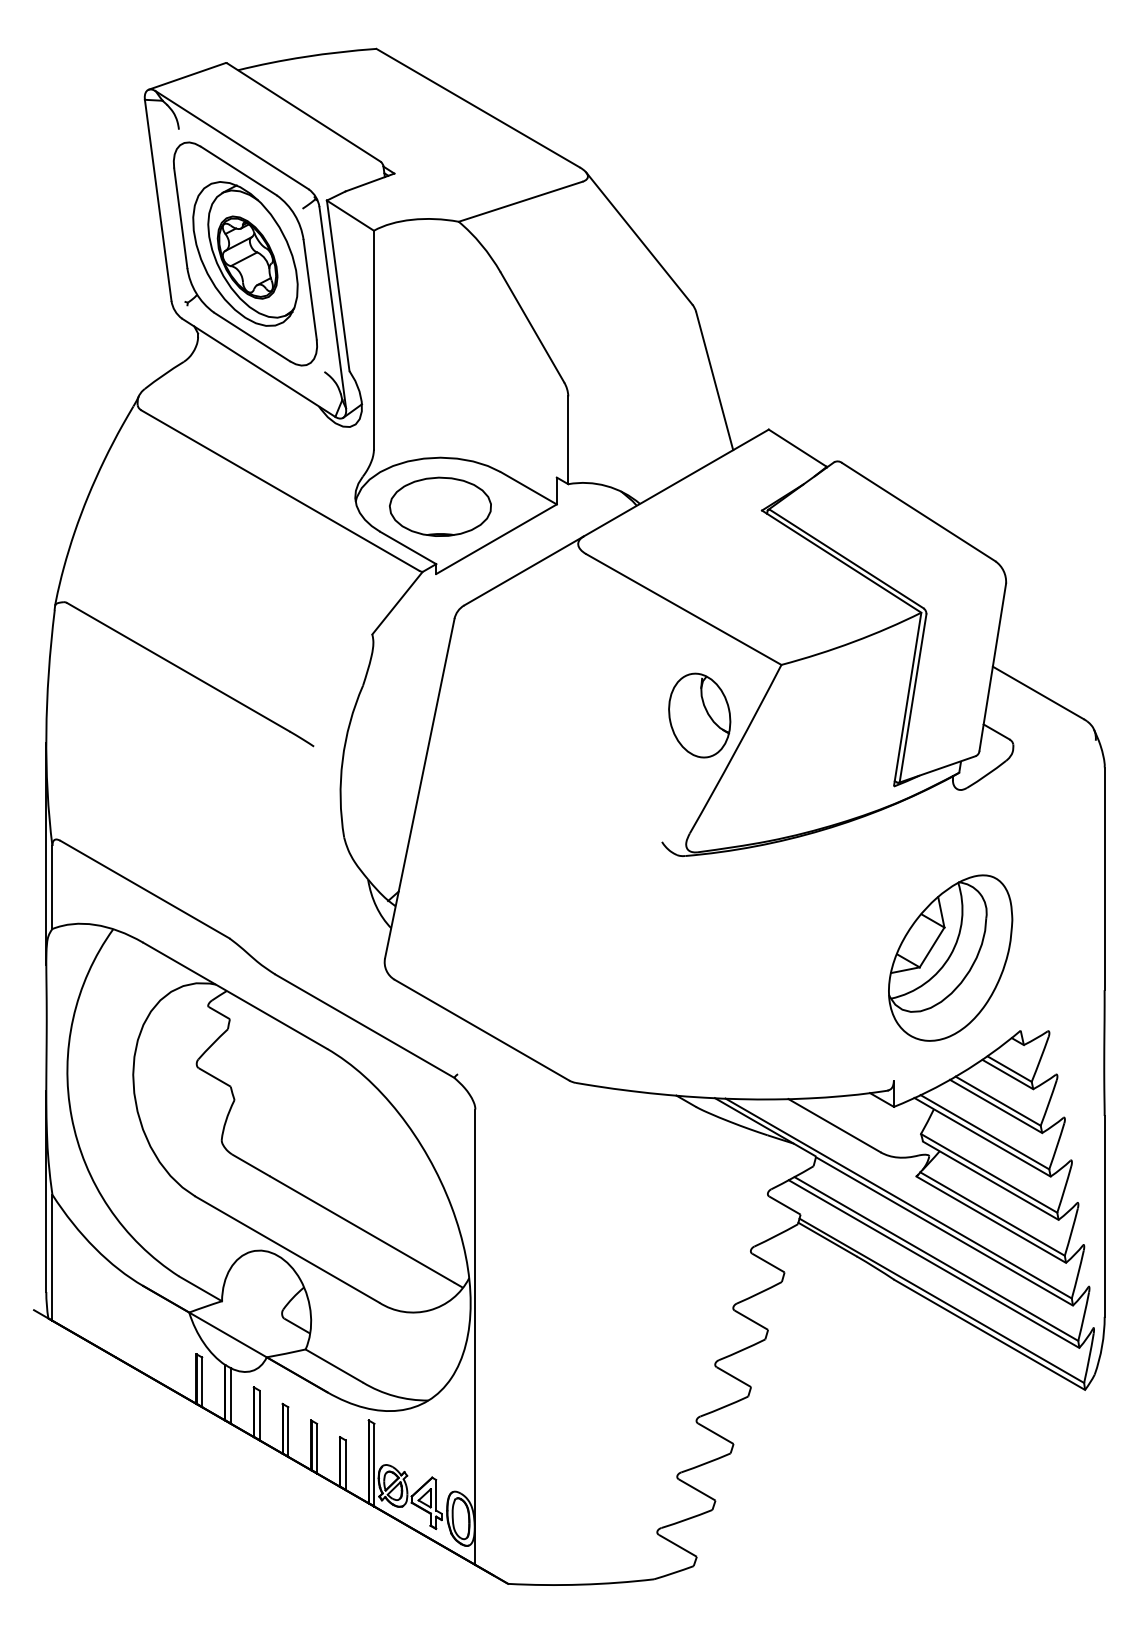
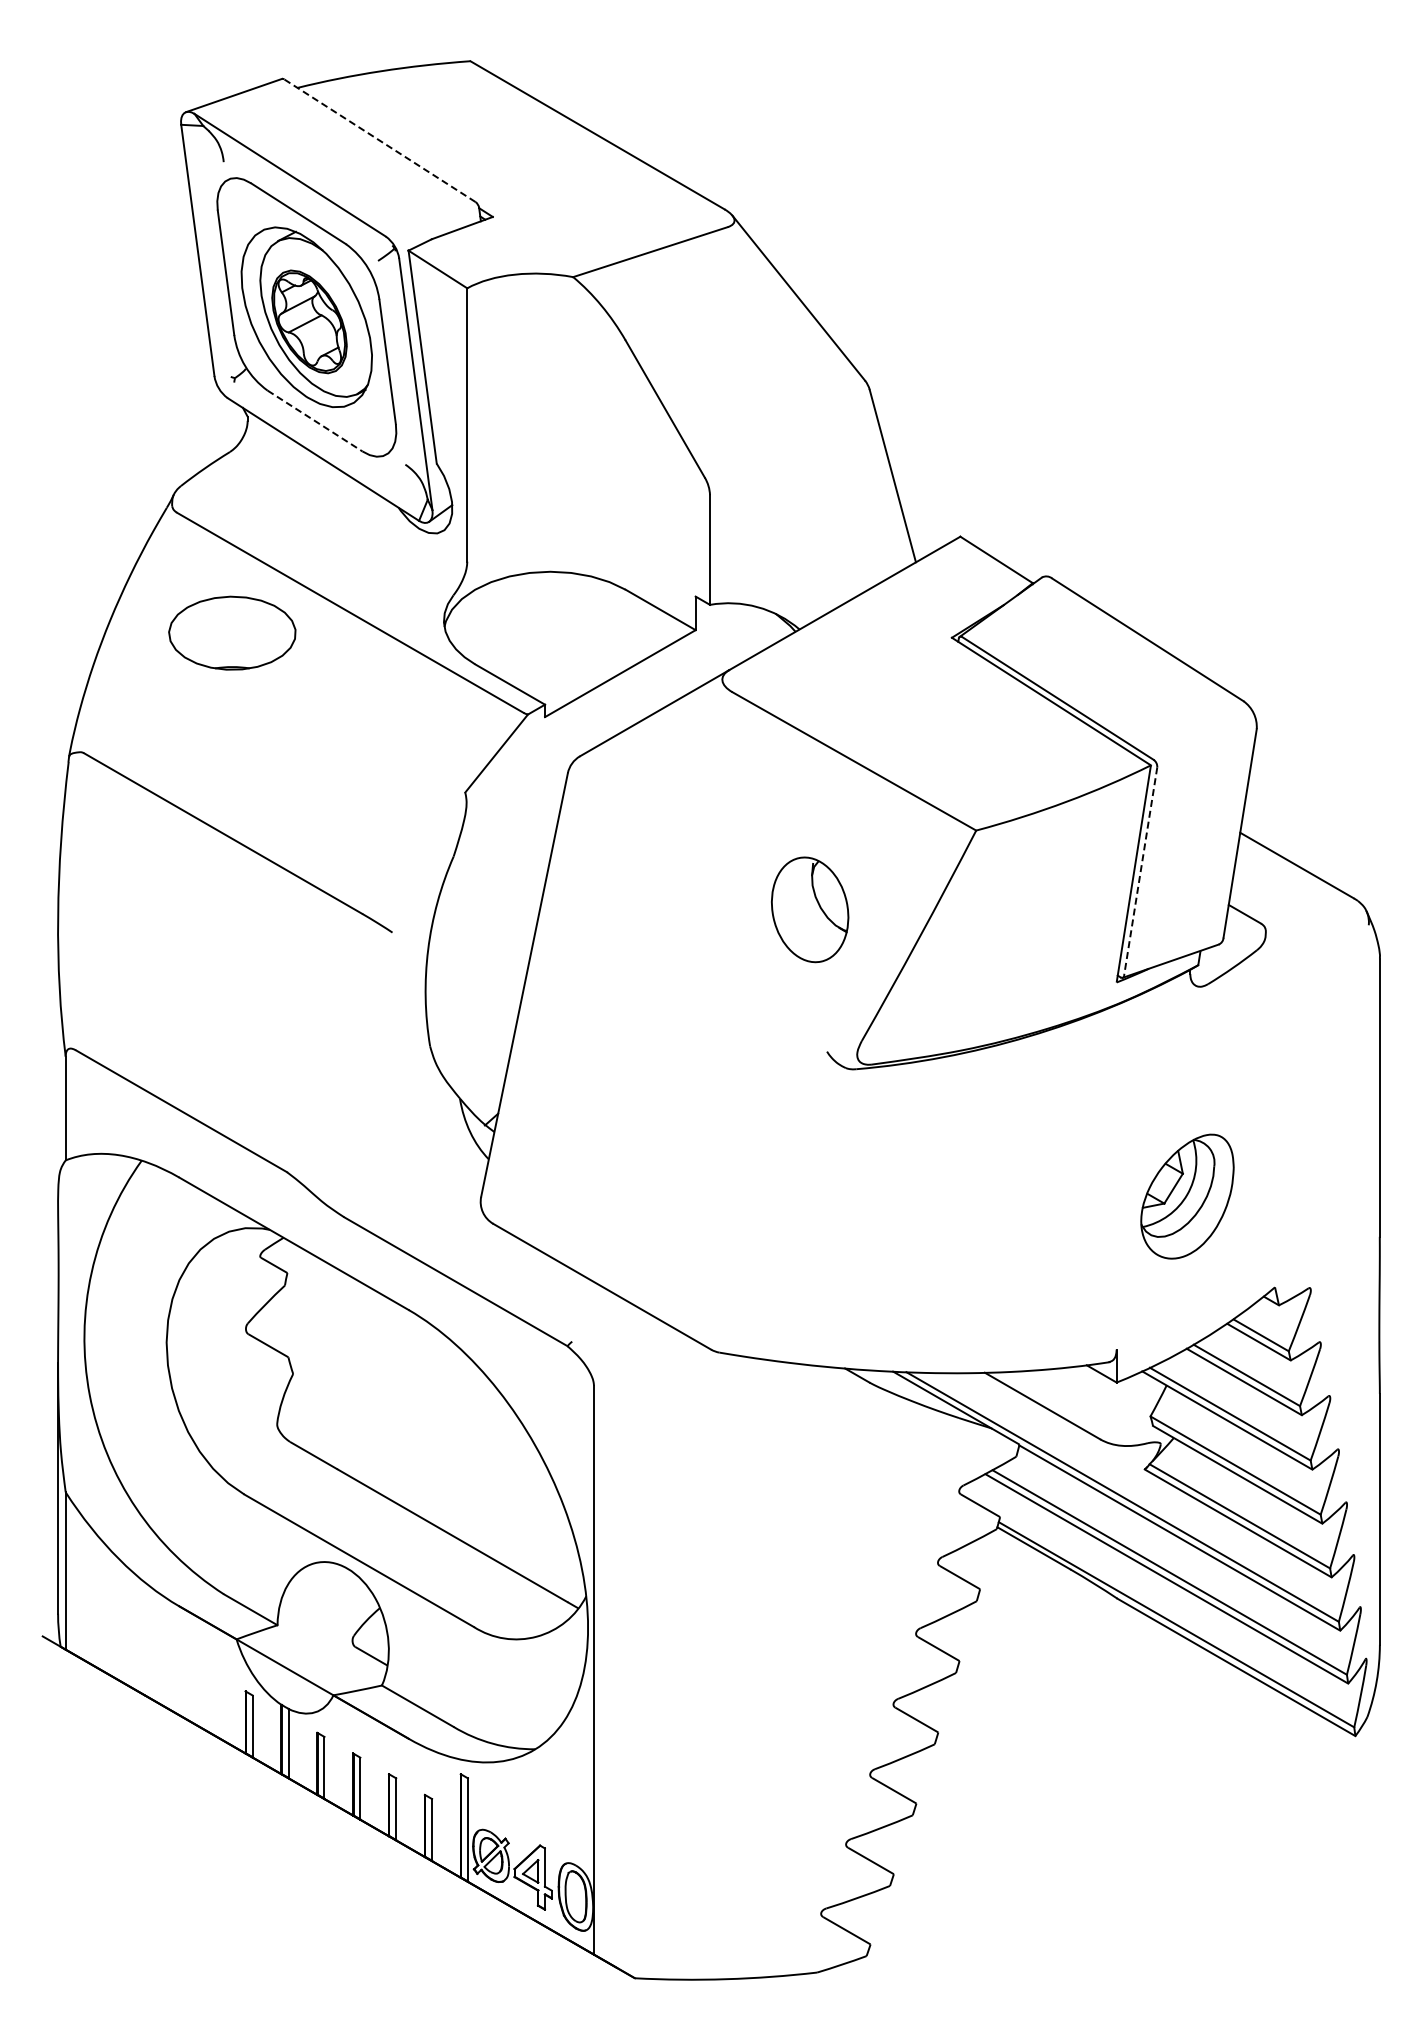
line: (303, 112) -> (379, 140), solid -> dashed
line: (252, 337) -> (315, 421), solid -> dashed
part: (440, 506) -> (232, 632), moved
line: (913, 697) -> (1140, 871), solid -> dashed
part: (700, 715) -> (810, 909), moved
line: (46, 853) -> (58, 1066), removed
part: (950, 957) -> (1187, 1196), size x0.6

